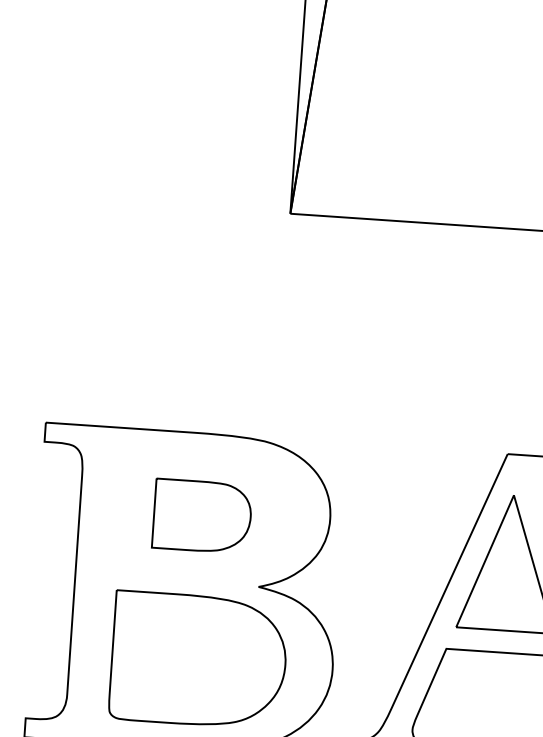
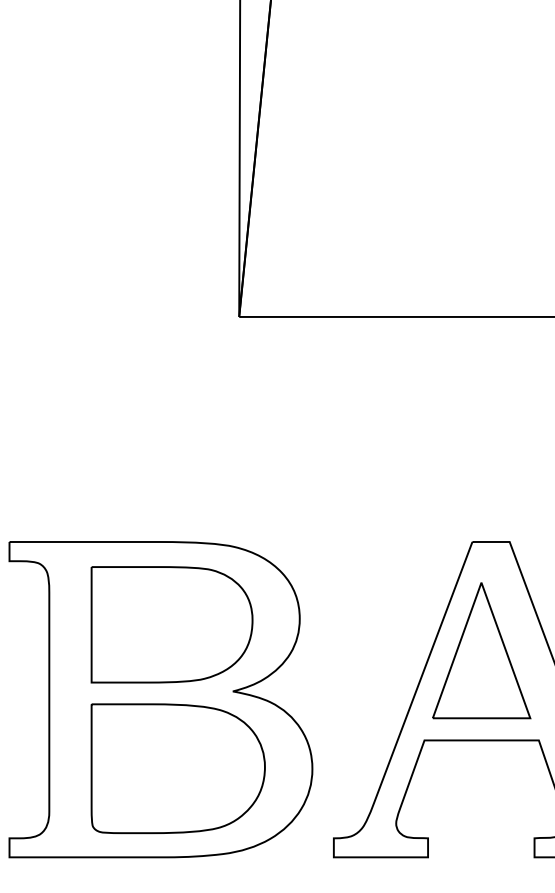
part: (201, 515) -> (171, 624), size x1.67

